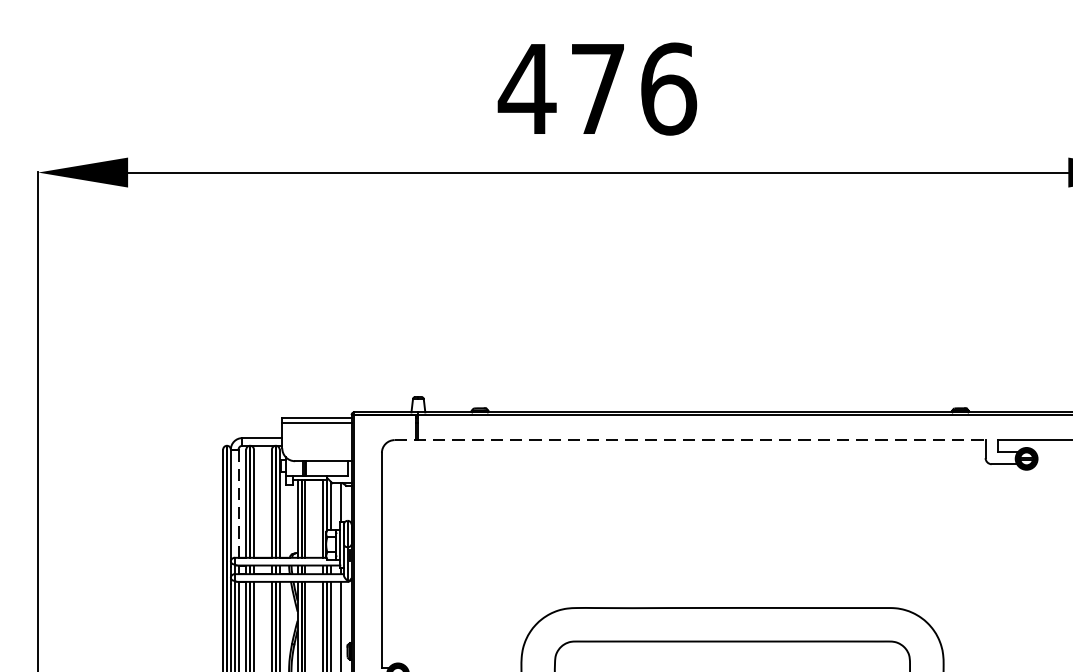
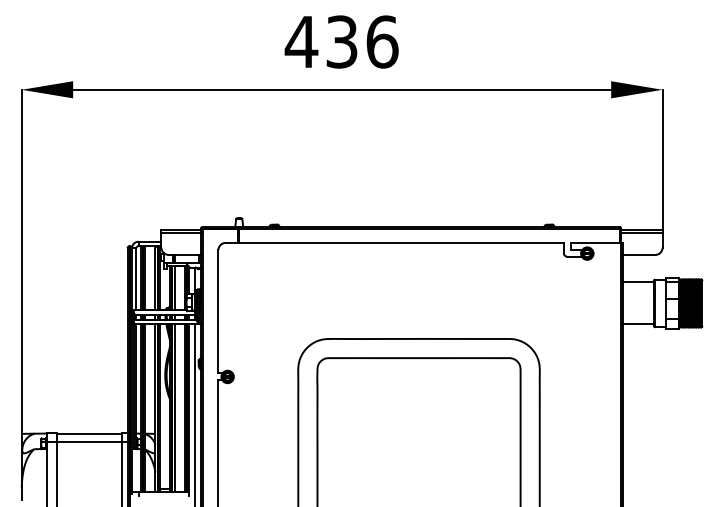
text: (597, 88) -> (341, 41), 476 -> 436
line: (691, 439) -> (395, 242), dashed -> solid
line: (238, 504) -> (136, 279), dashed -> solid

